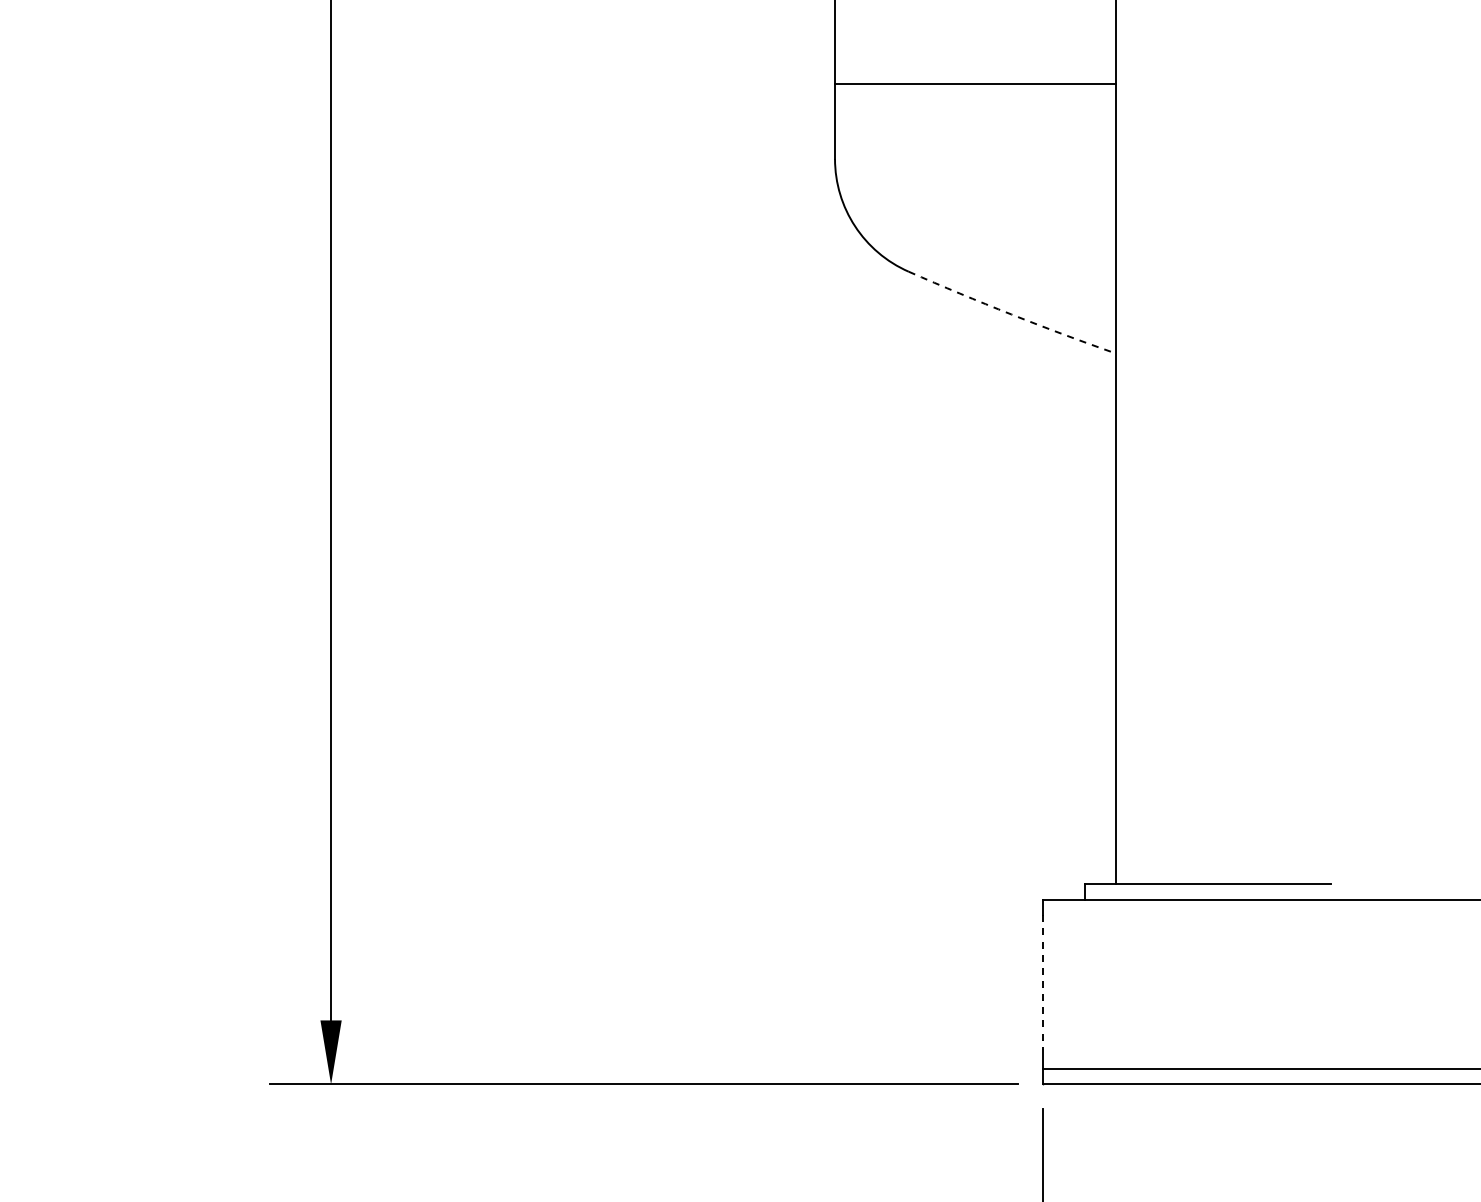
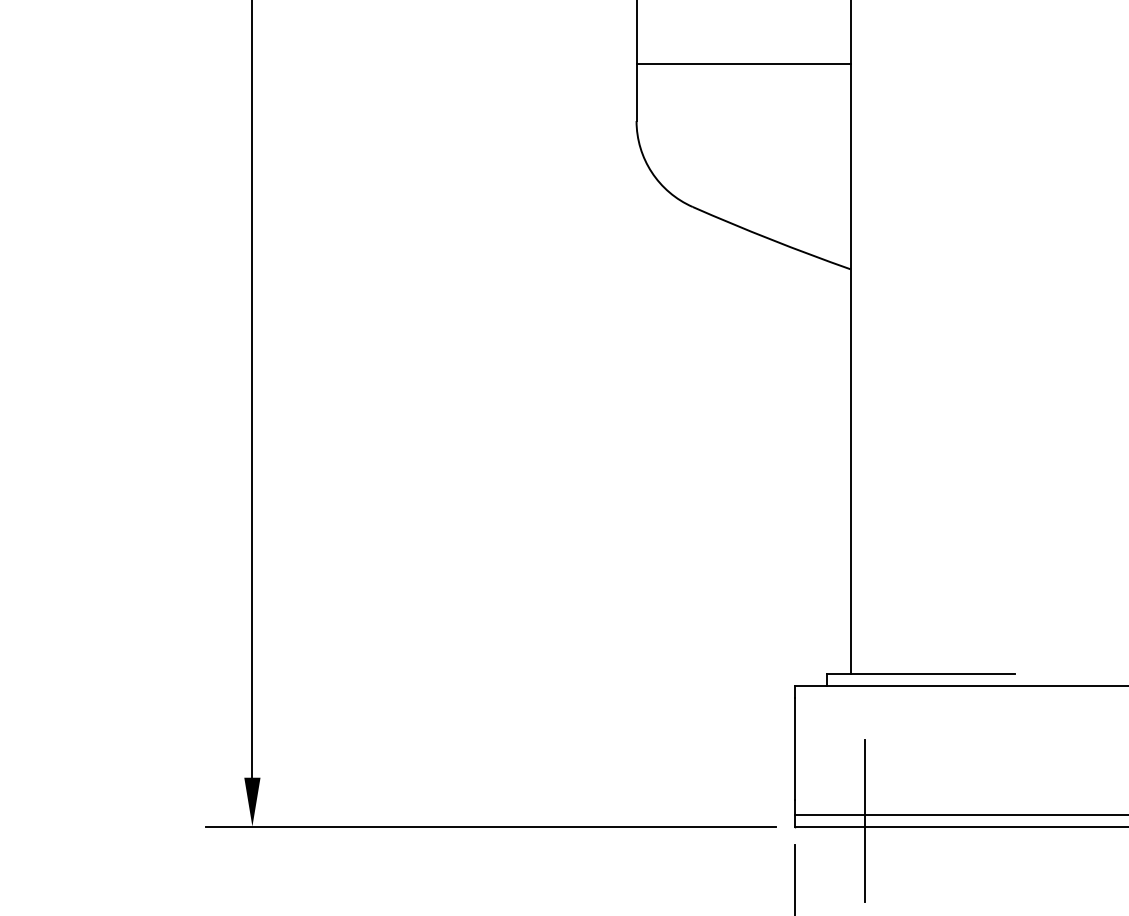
arc: (1011, 314) -> (771, 239), dashed -> solid
line: (1042, 983) -> (794, 749), dashed -> solid
line: (1135, 1077) -> (865, 821), added

